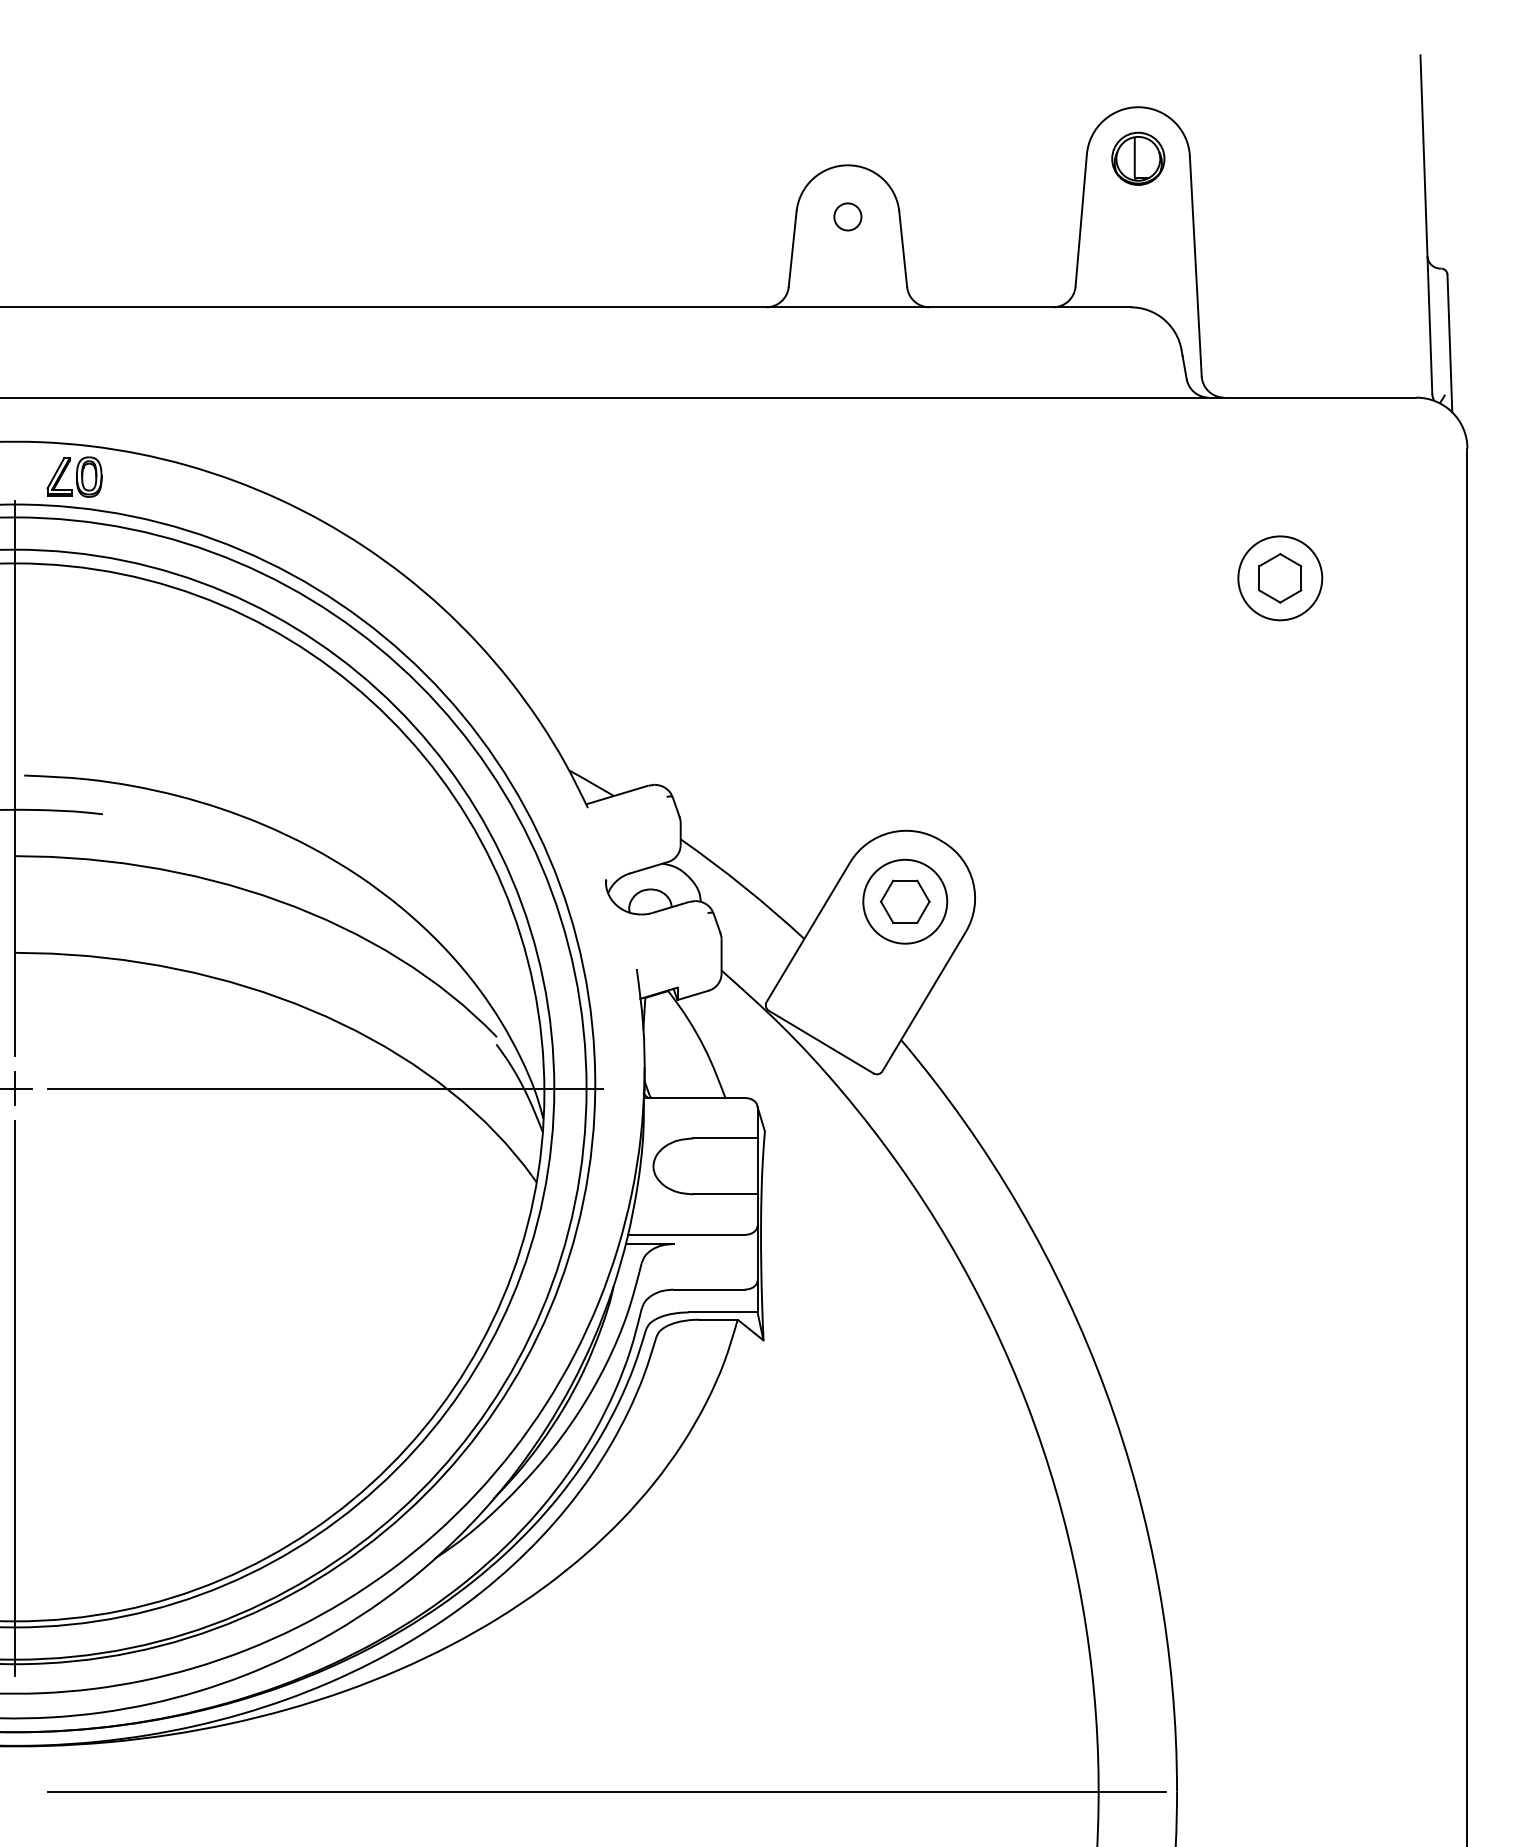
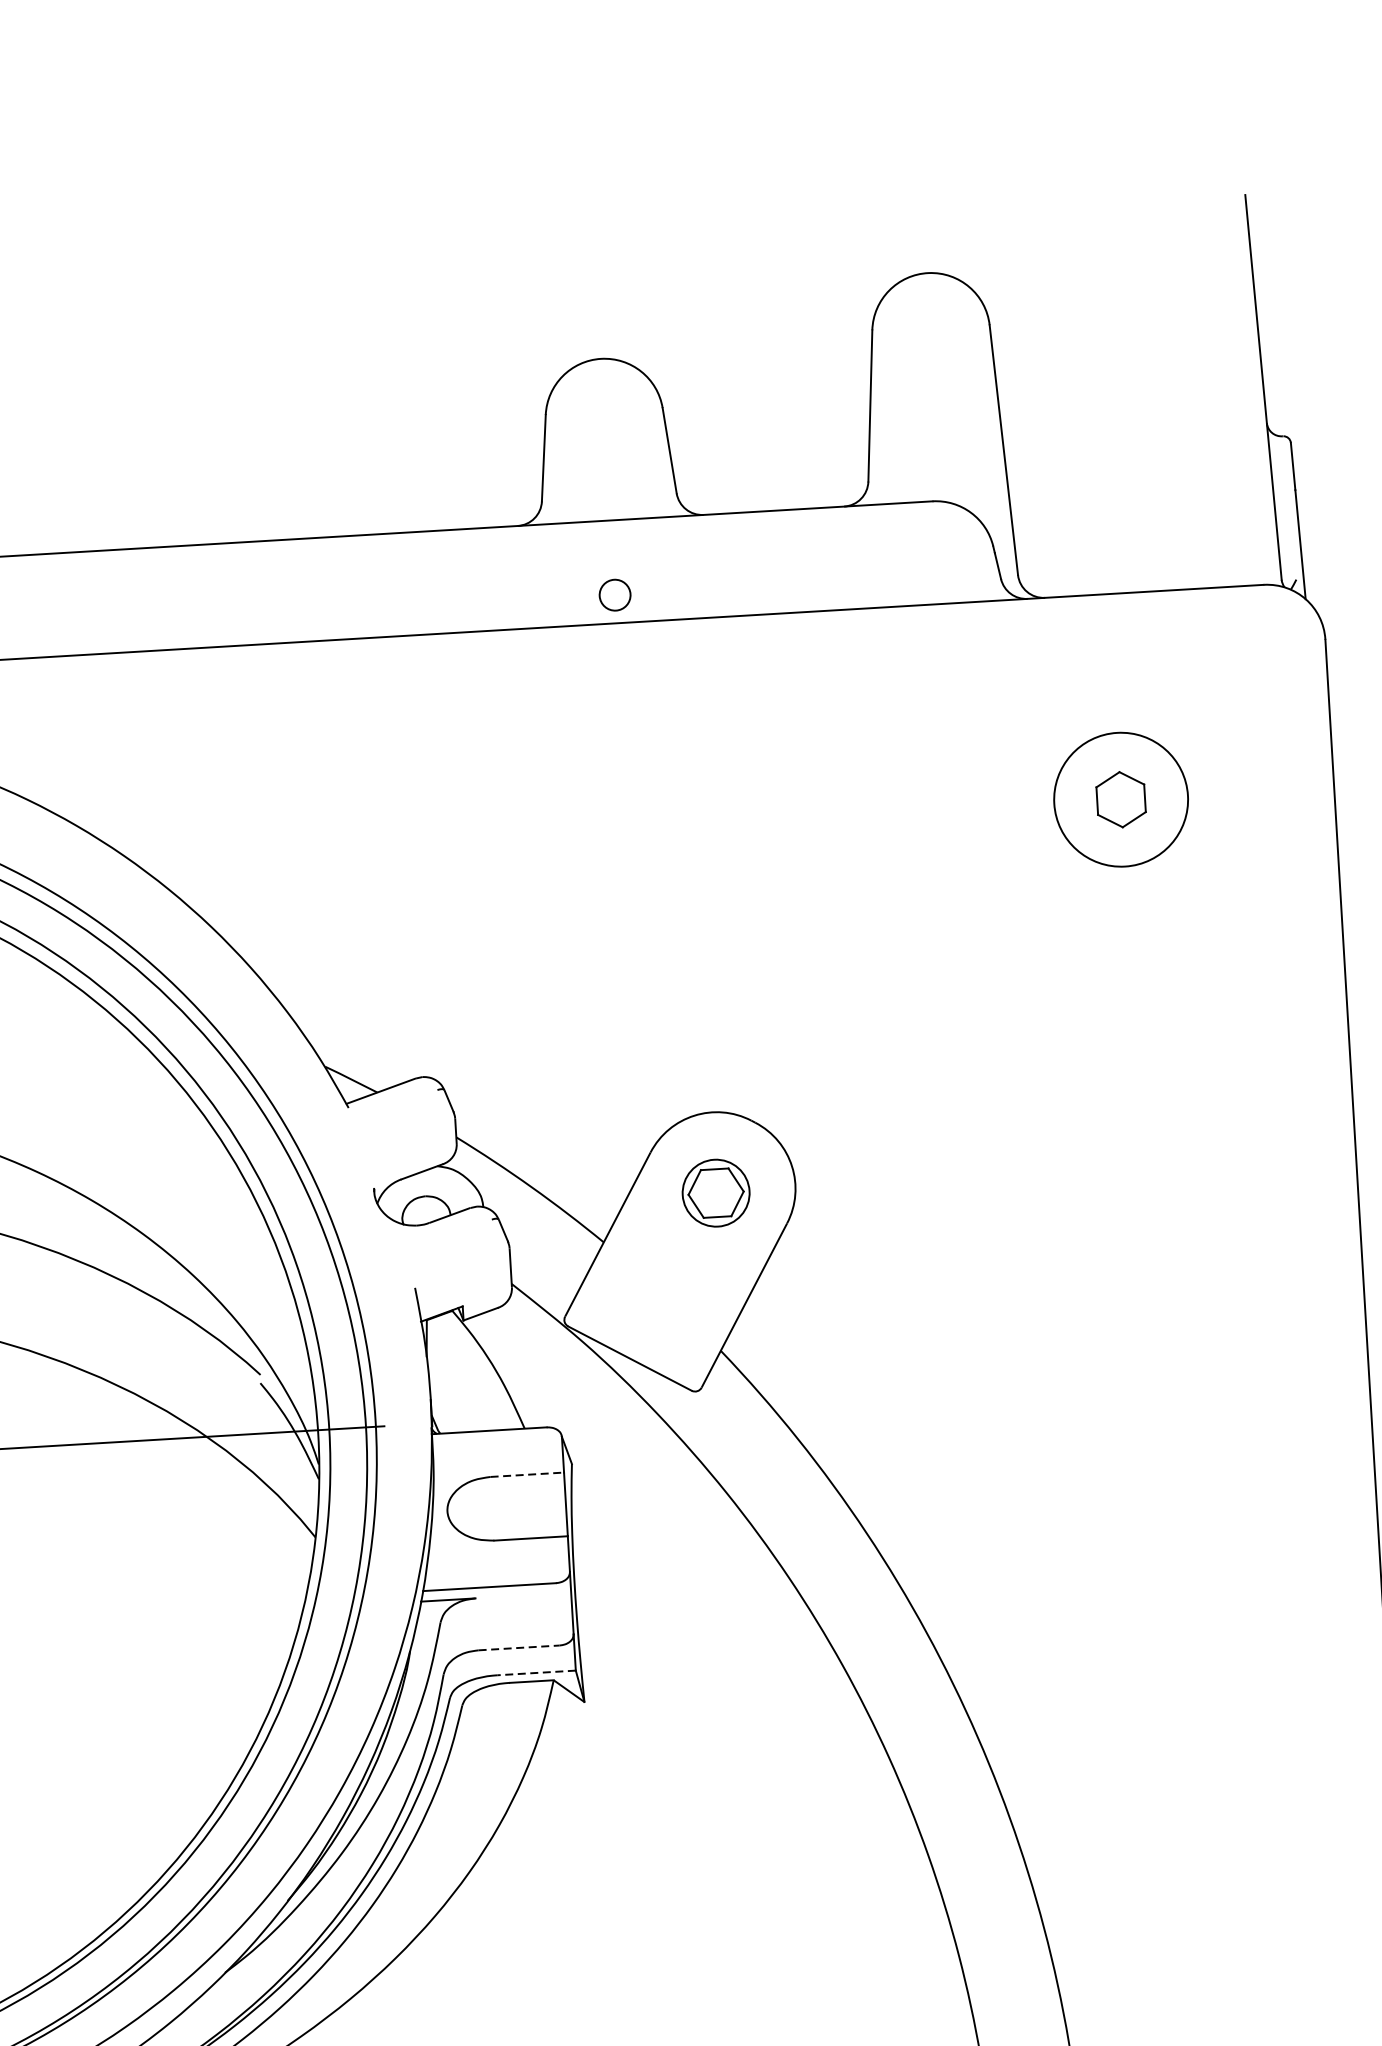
part: (1138, 158) -> (931, 331), removed
circle: (847, 216) -> (614, 594), moved
circle: (1280, 578) -> (1121, 799), size x1.4
circle: (905, 901) -> (716, 1192), size x0.7
line: (725, 1138) -> (527, 1474), solid -> dashed
line: (709, 1289) -> (519, 1647), solid -> dashed
line: (722, 1312) -> (535, 1673), solid -> dashed

